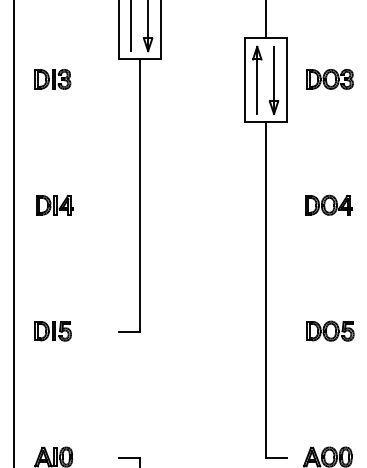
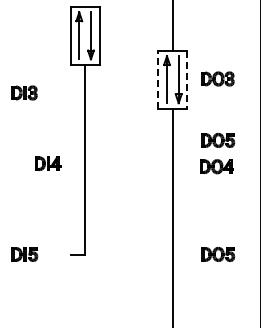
part: (52, 78) -> (24, 92), moved
line: (245, 80) -> (158, 79), solid -> dashed
line: (286, 81) -> (187, 80), solid -> dashed
part: (331, 166) -> (218, 139), added
part: (55, 204) -> (48, 163), moved

